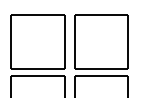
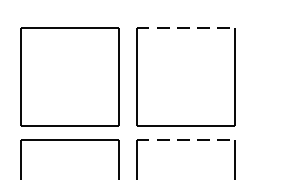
line: (101, 15) -> (185, 28), solid -> dashed
line: (101, 76) -> (185, 140), solid -> dashed

